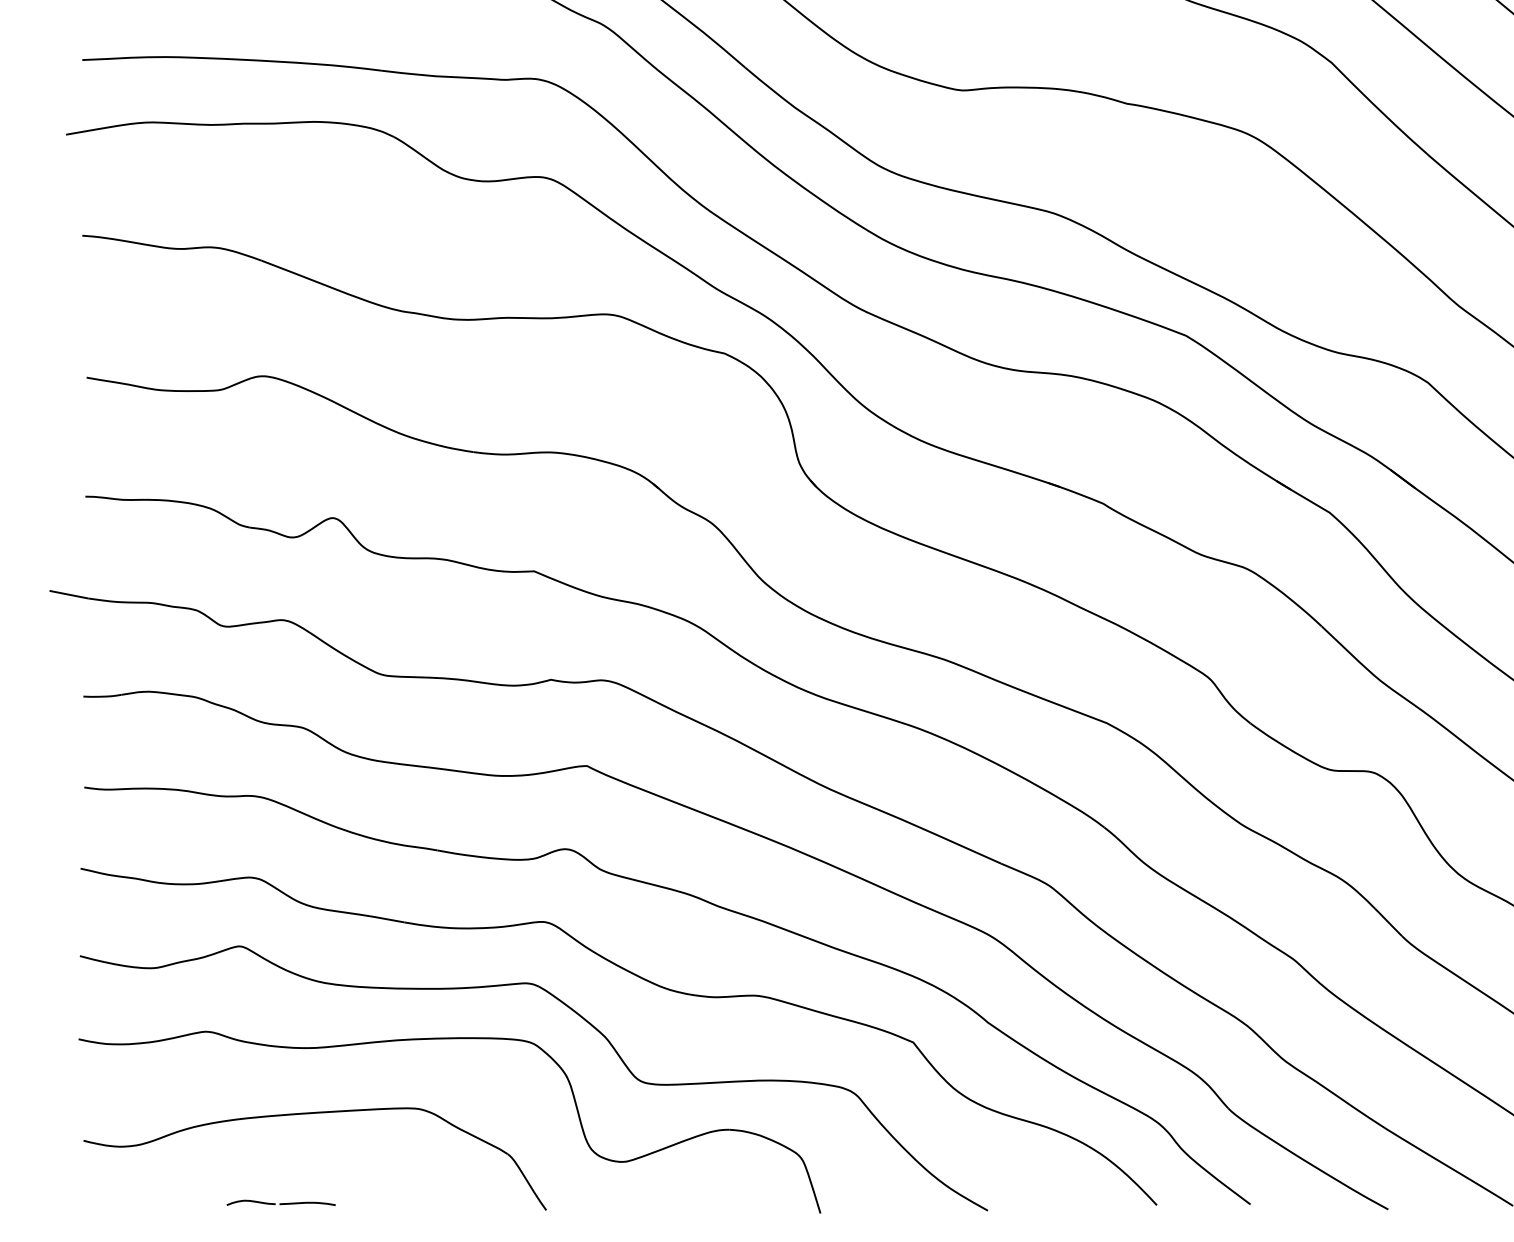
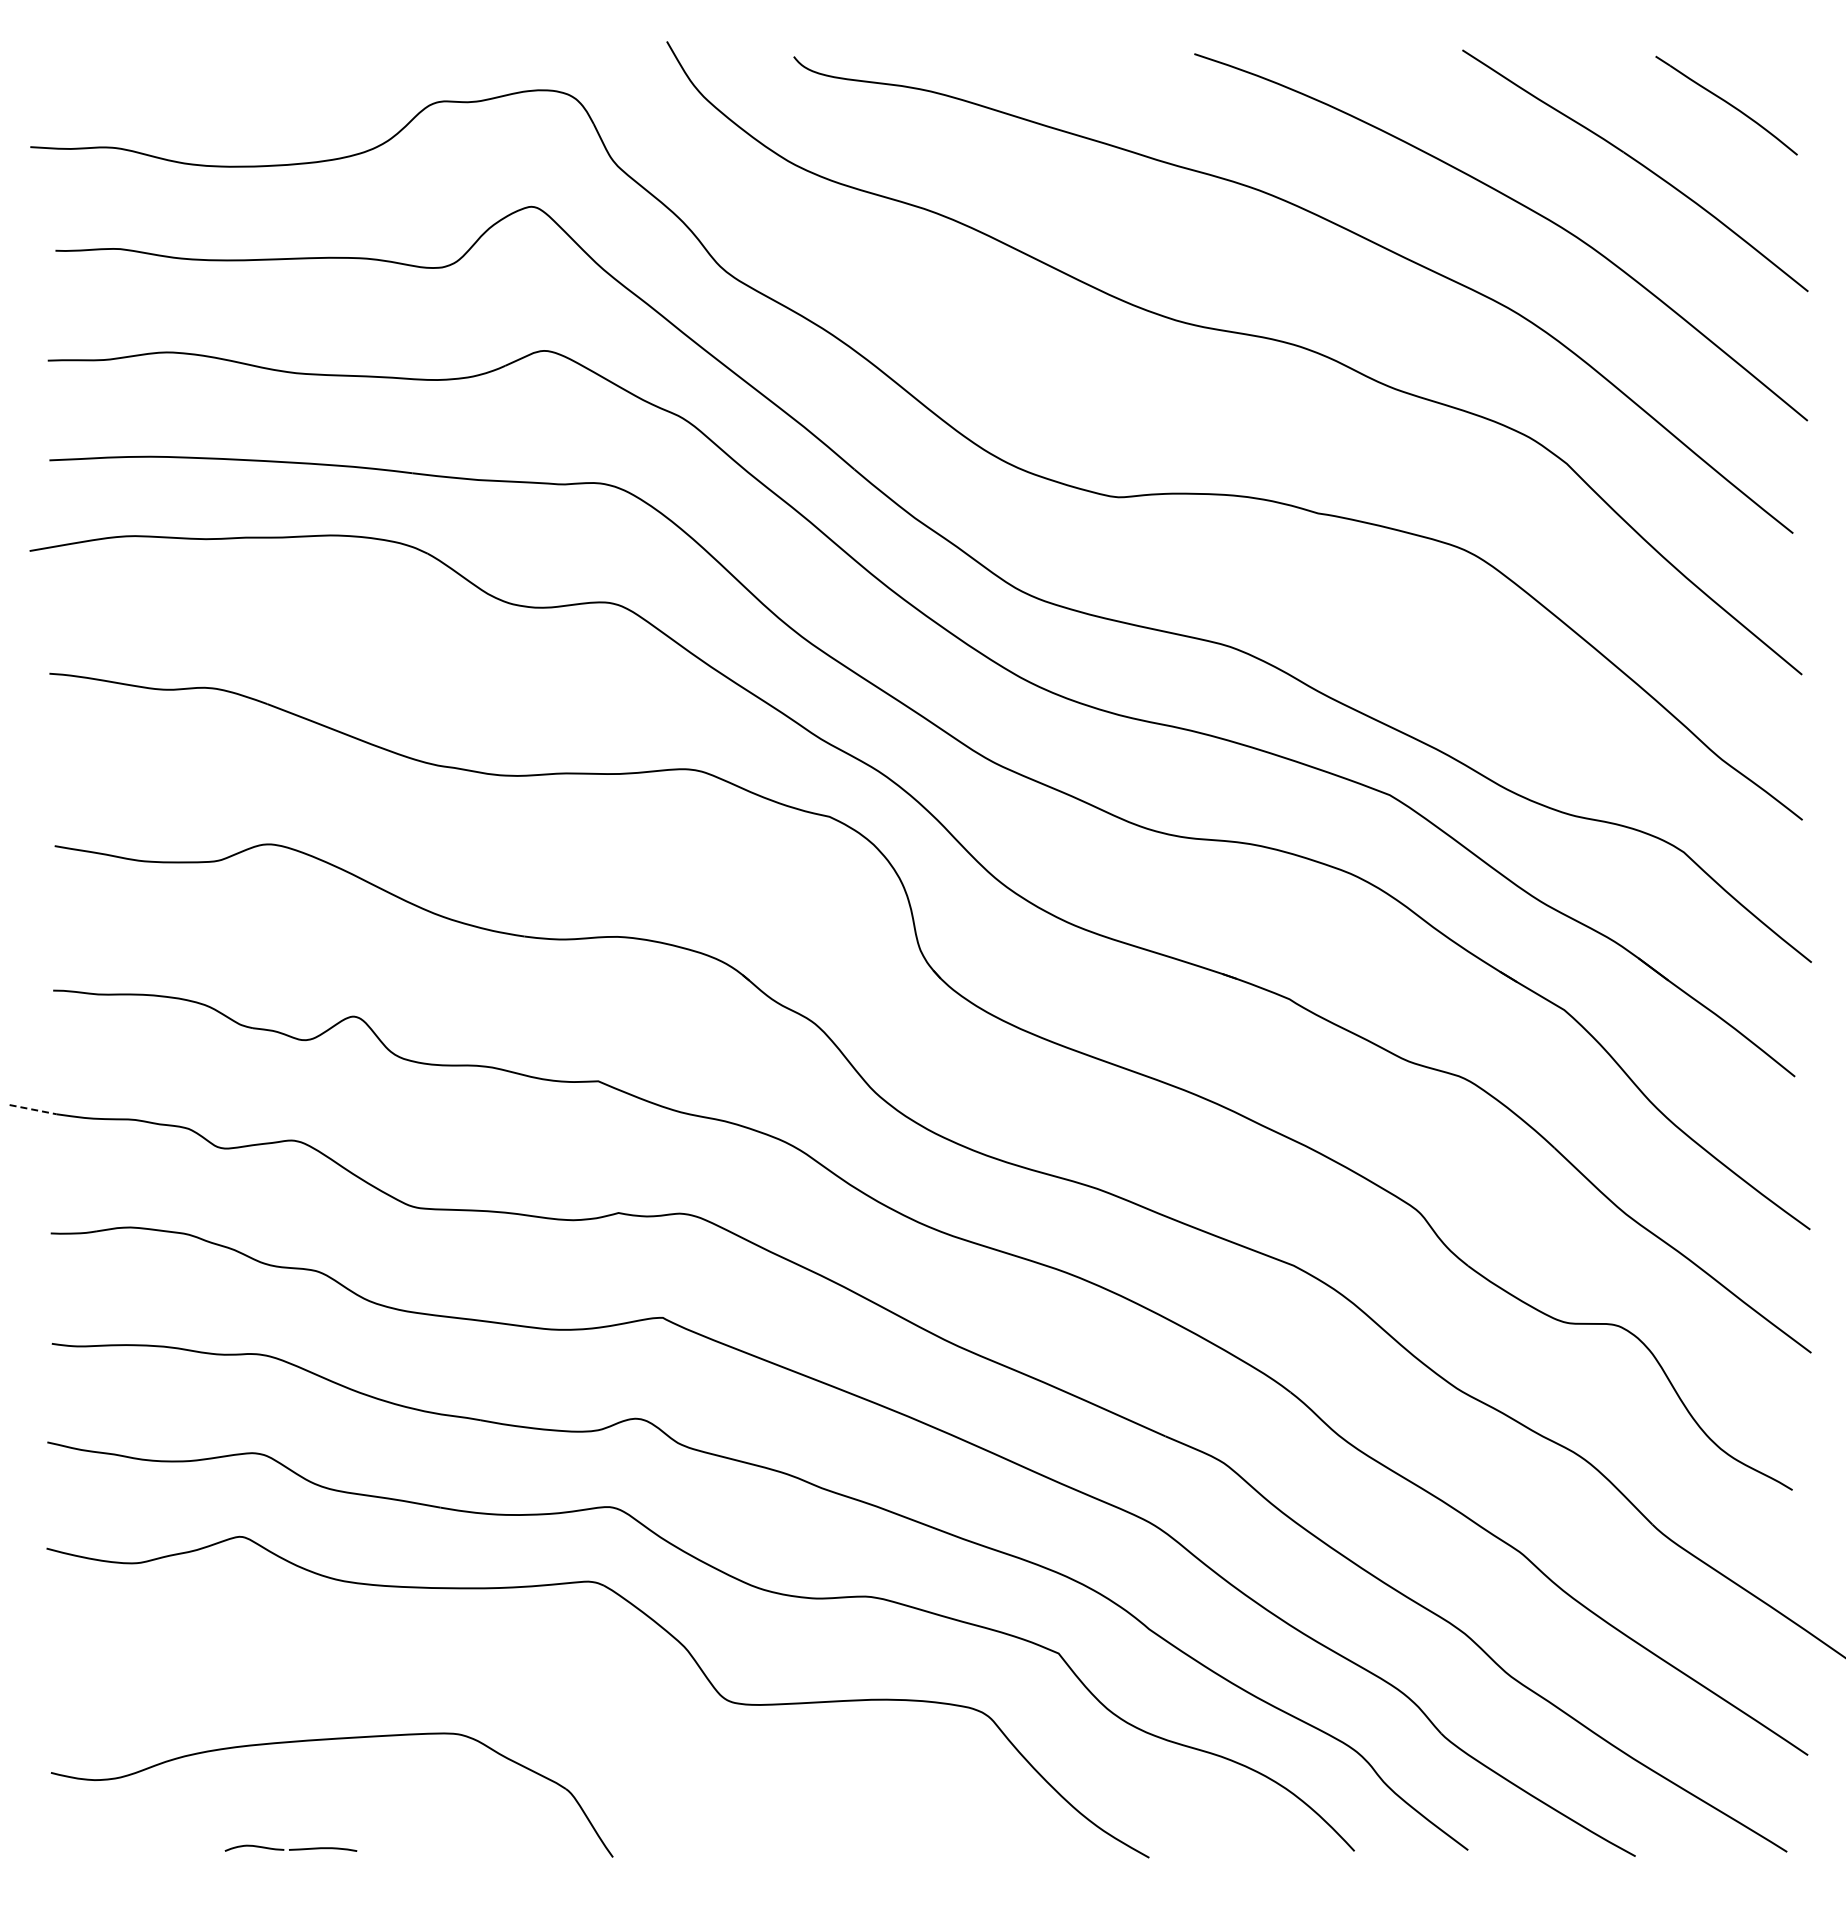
line: (69, 594) -> (33, 1109), solid -> dashed
part: (449, 1039) -> (495, 1649), removed

